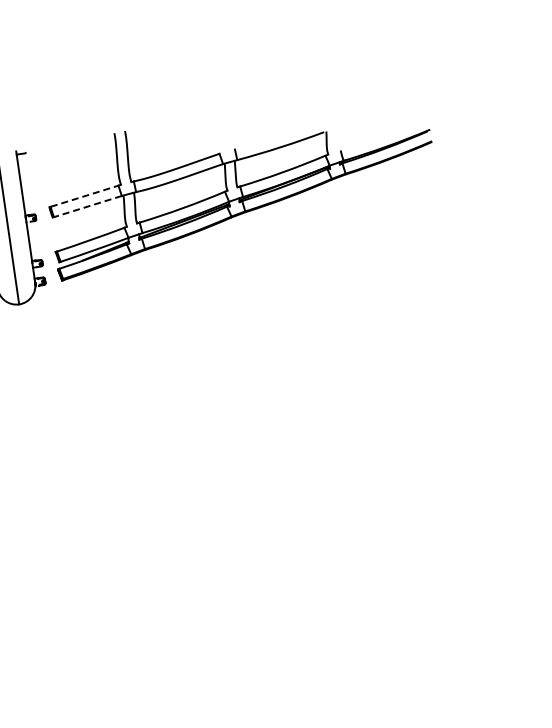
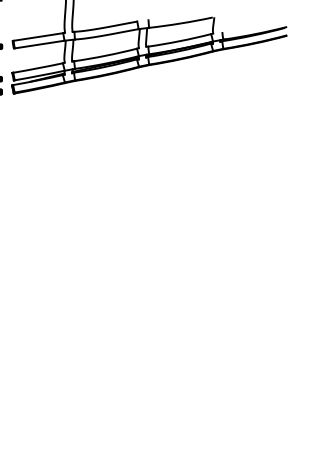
line: (85, 196) -> (39, 37), dashed -> solid
line: (87, 206) -> (39, 44), dashed -> solid

